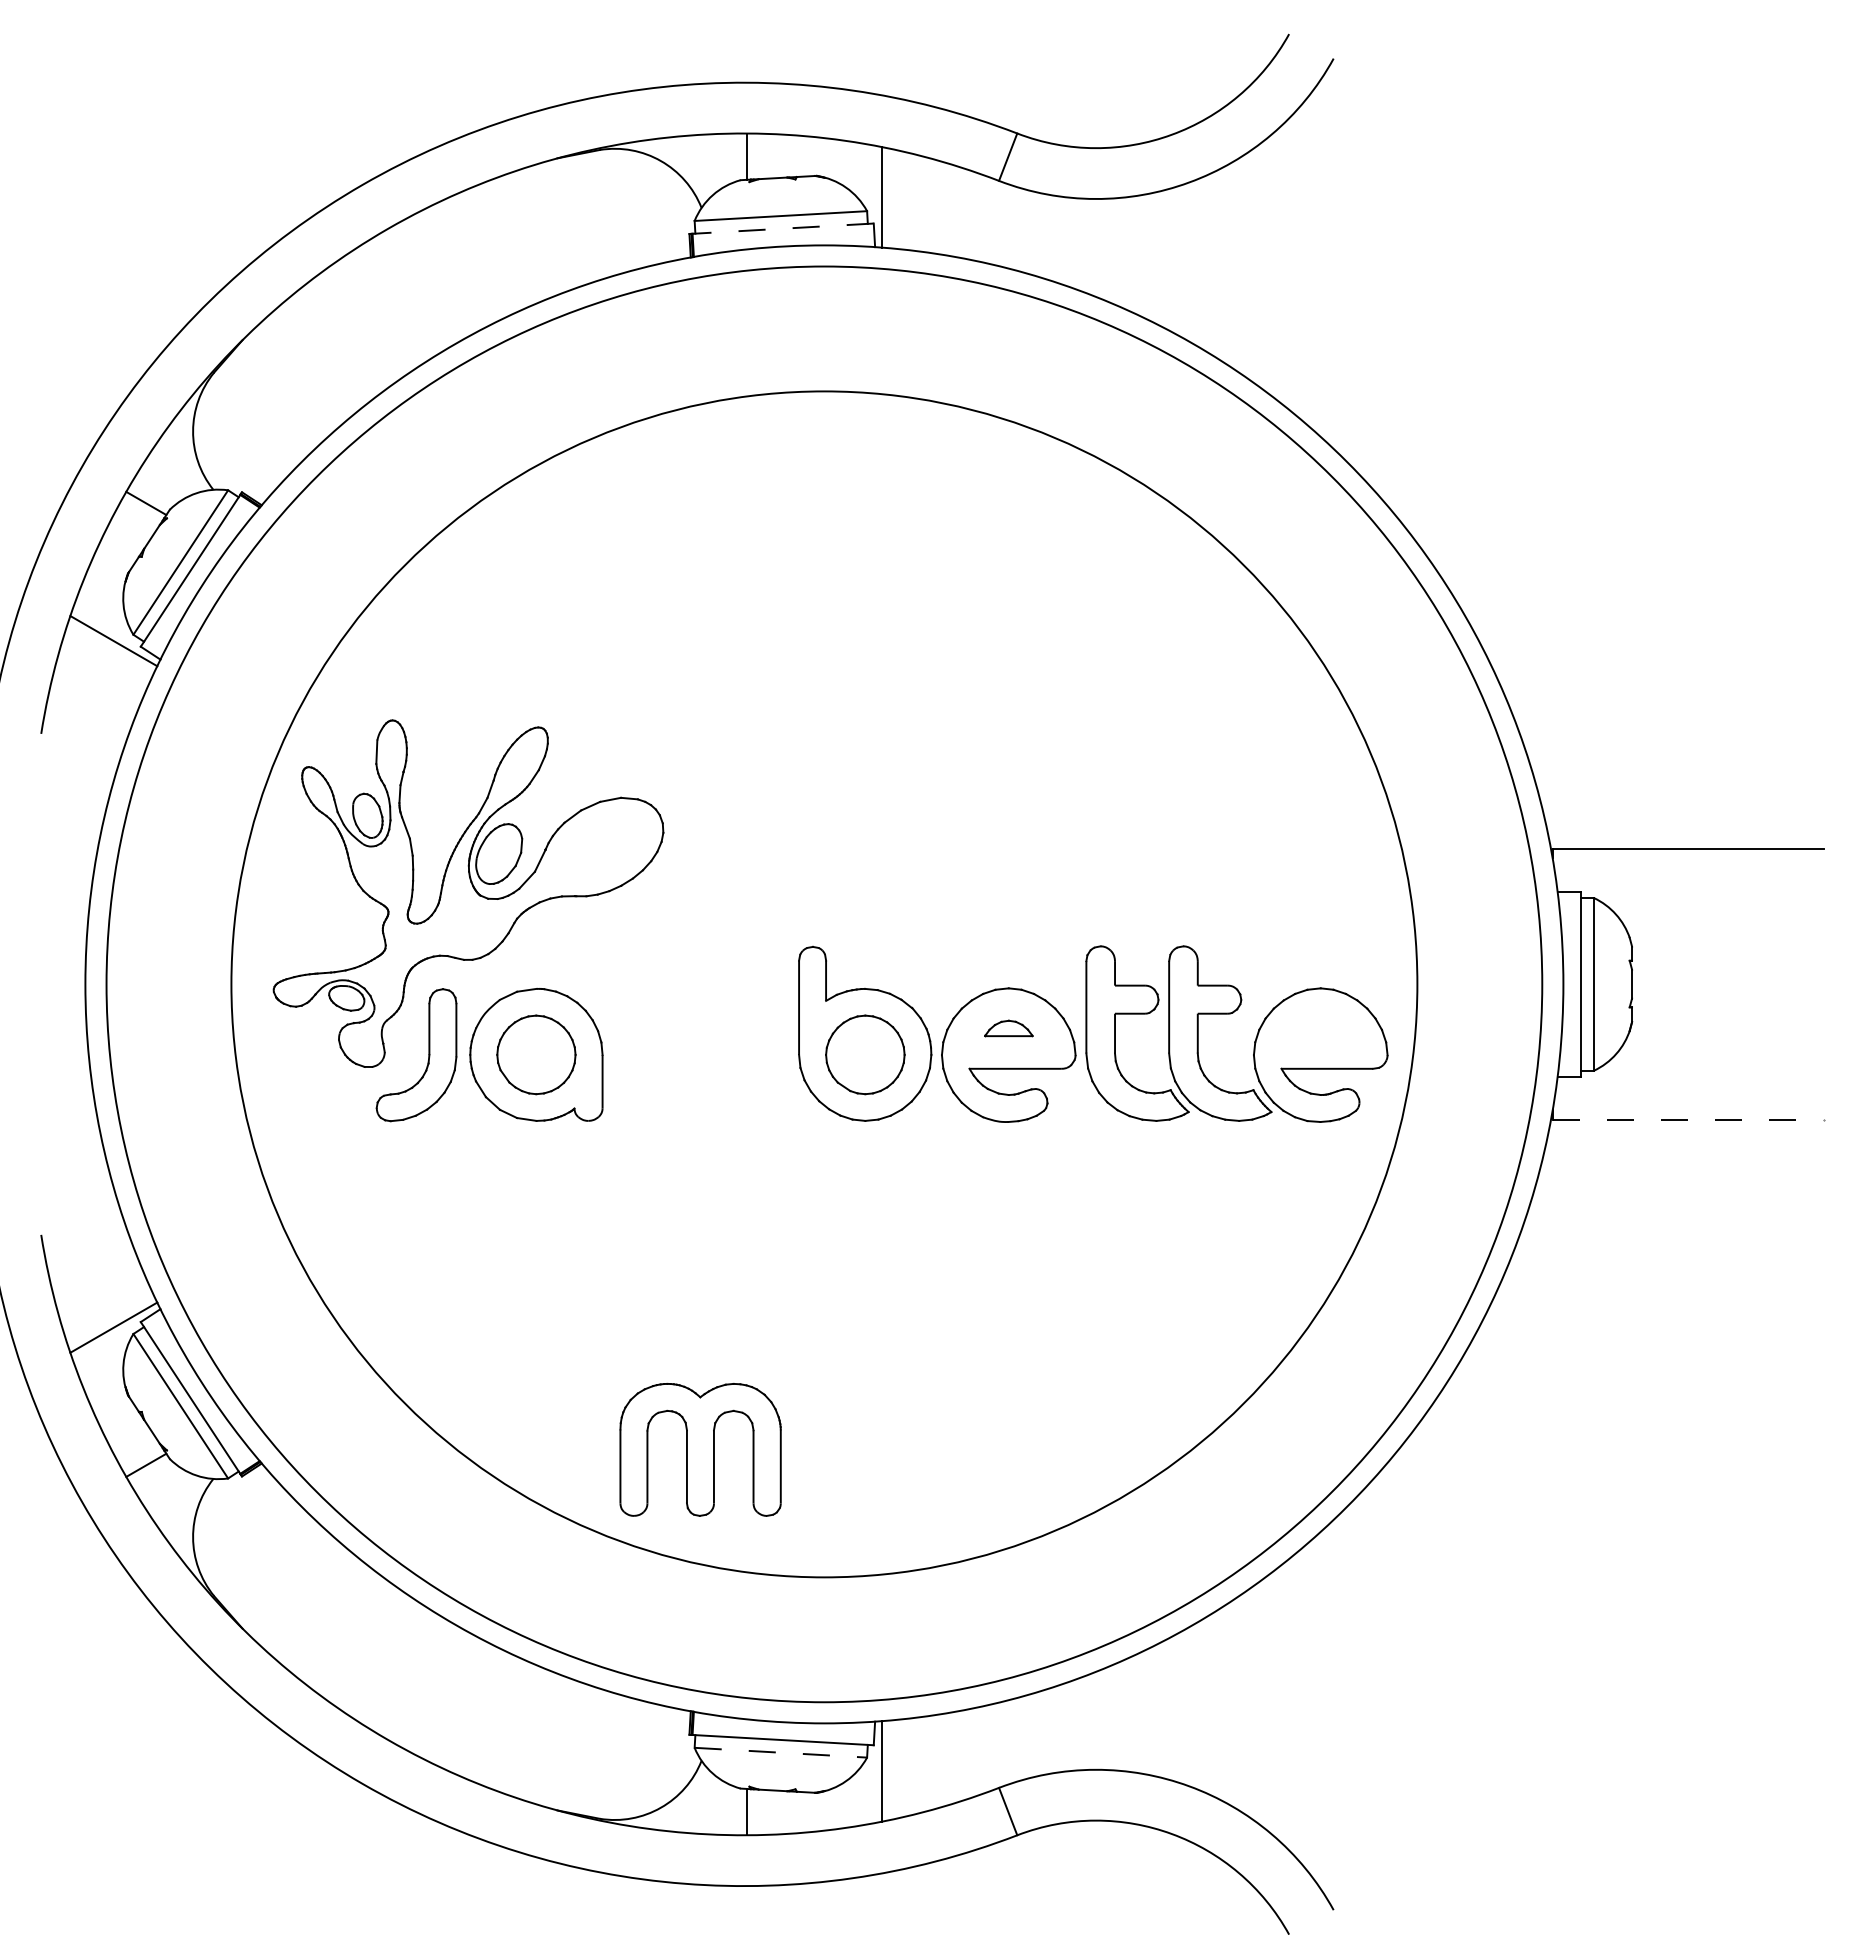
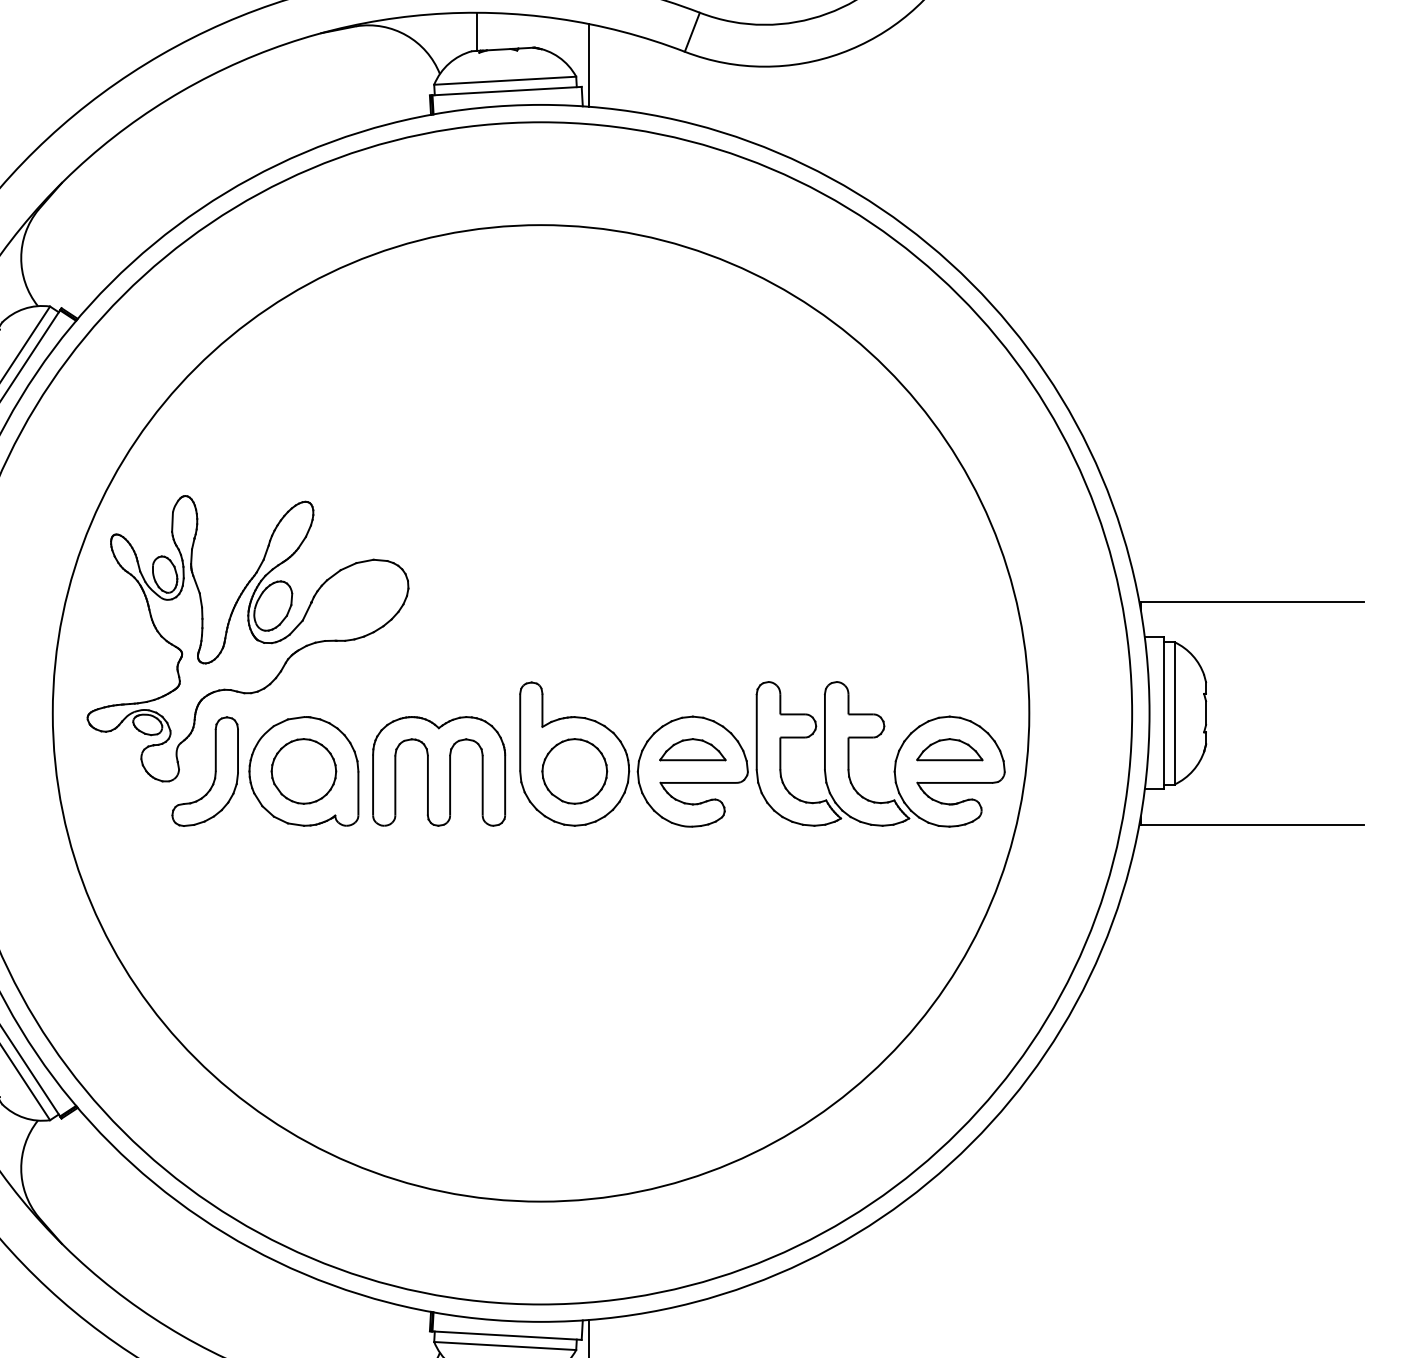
line: (783, 228) -> (507, 90), dashed -> solid
part: (1008, 1028) -> (692, 749), size x1.67
part: (1320, 1028) -> (949, 749), added
line: (1688, 1119) -> (1252, 824), dashed -> solid
part: (700, 1449) -> (439, 771), moved
line: (781, 1752) -> (505, 1345), dashed -> solid

